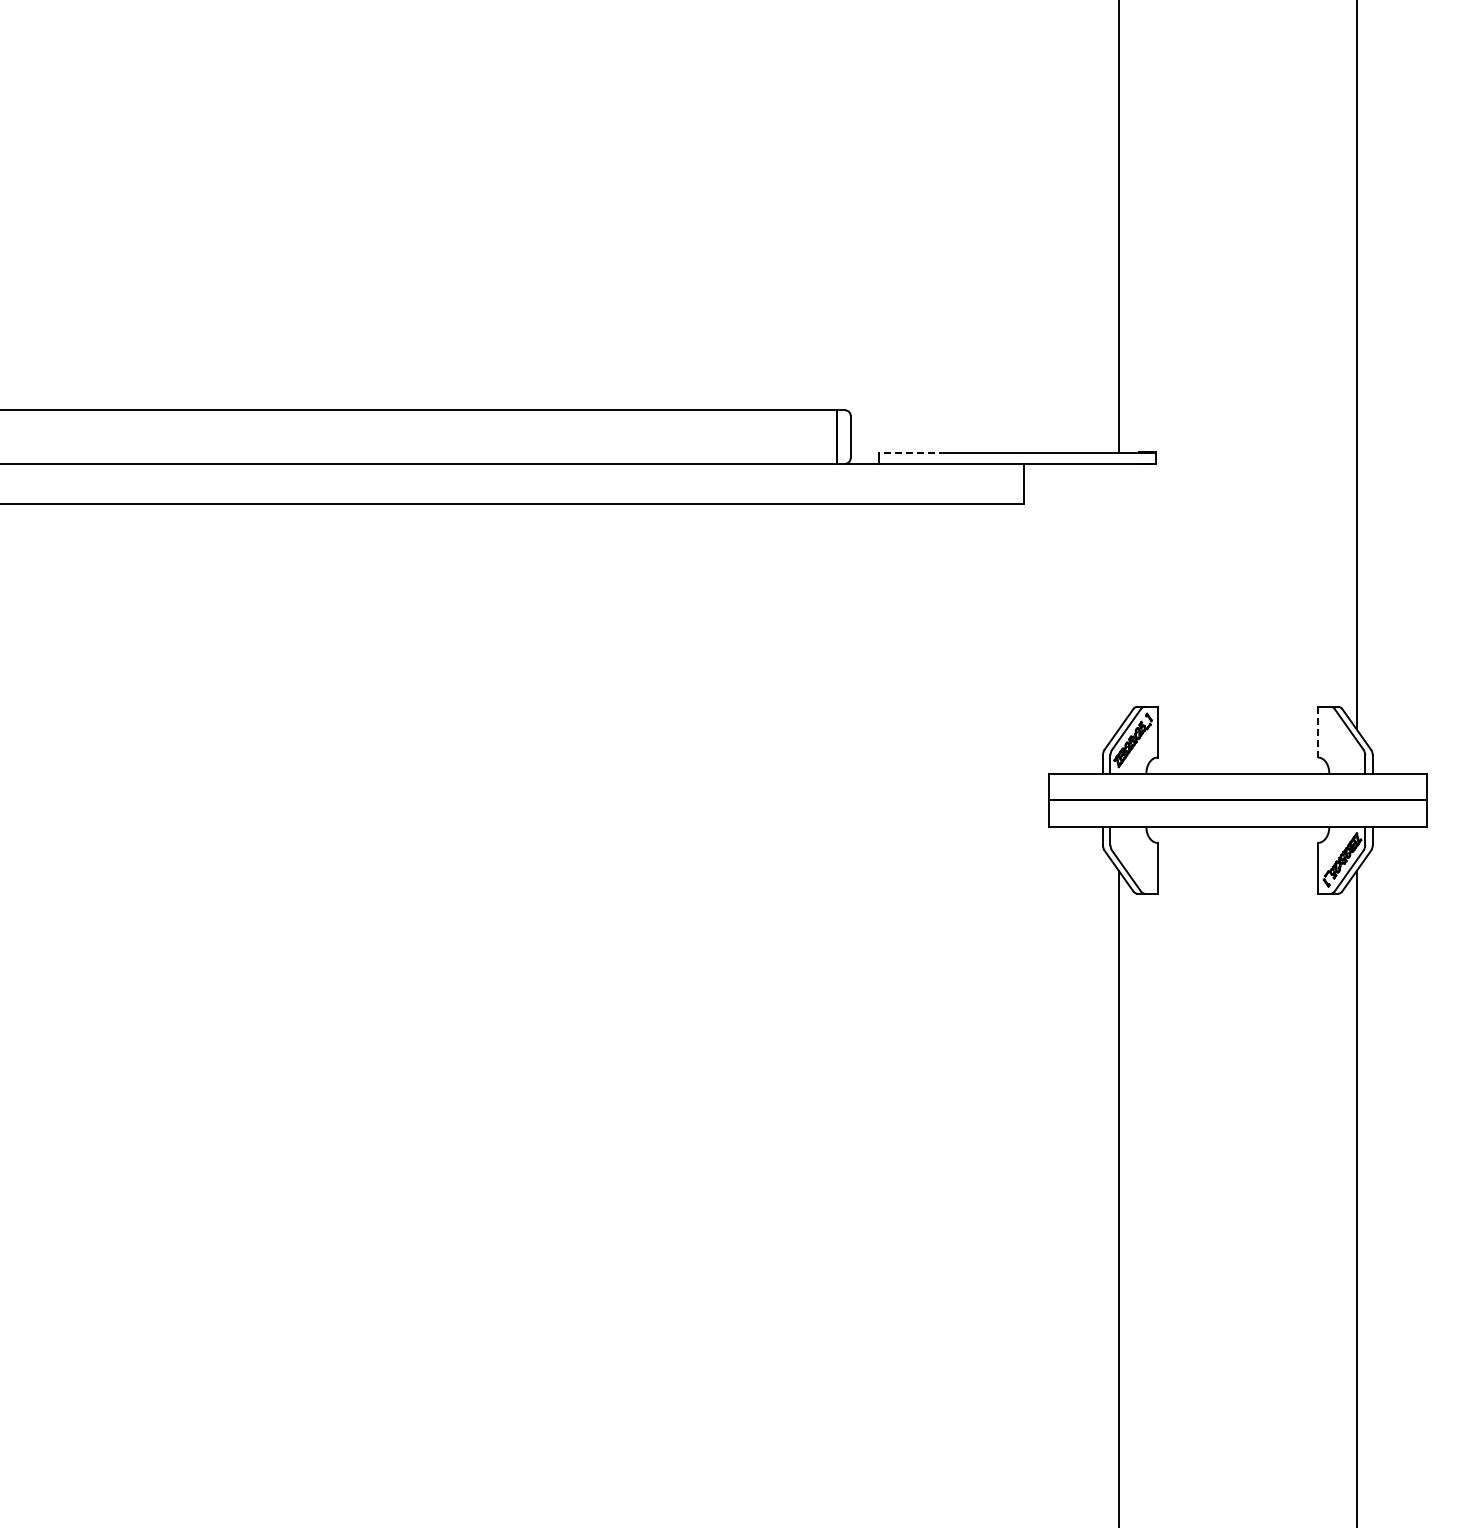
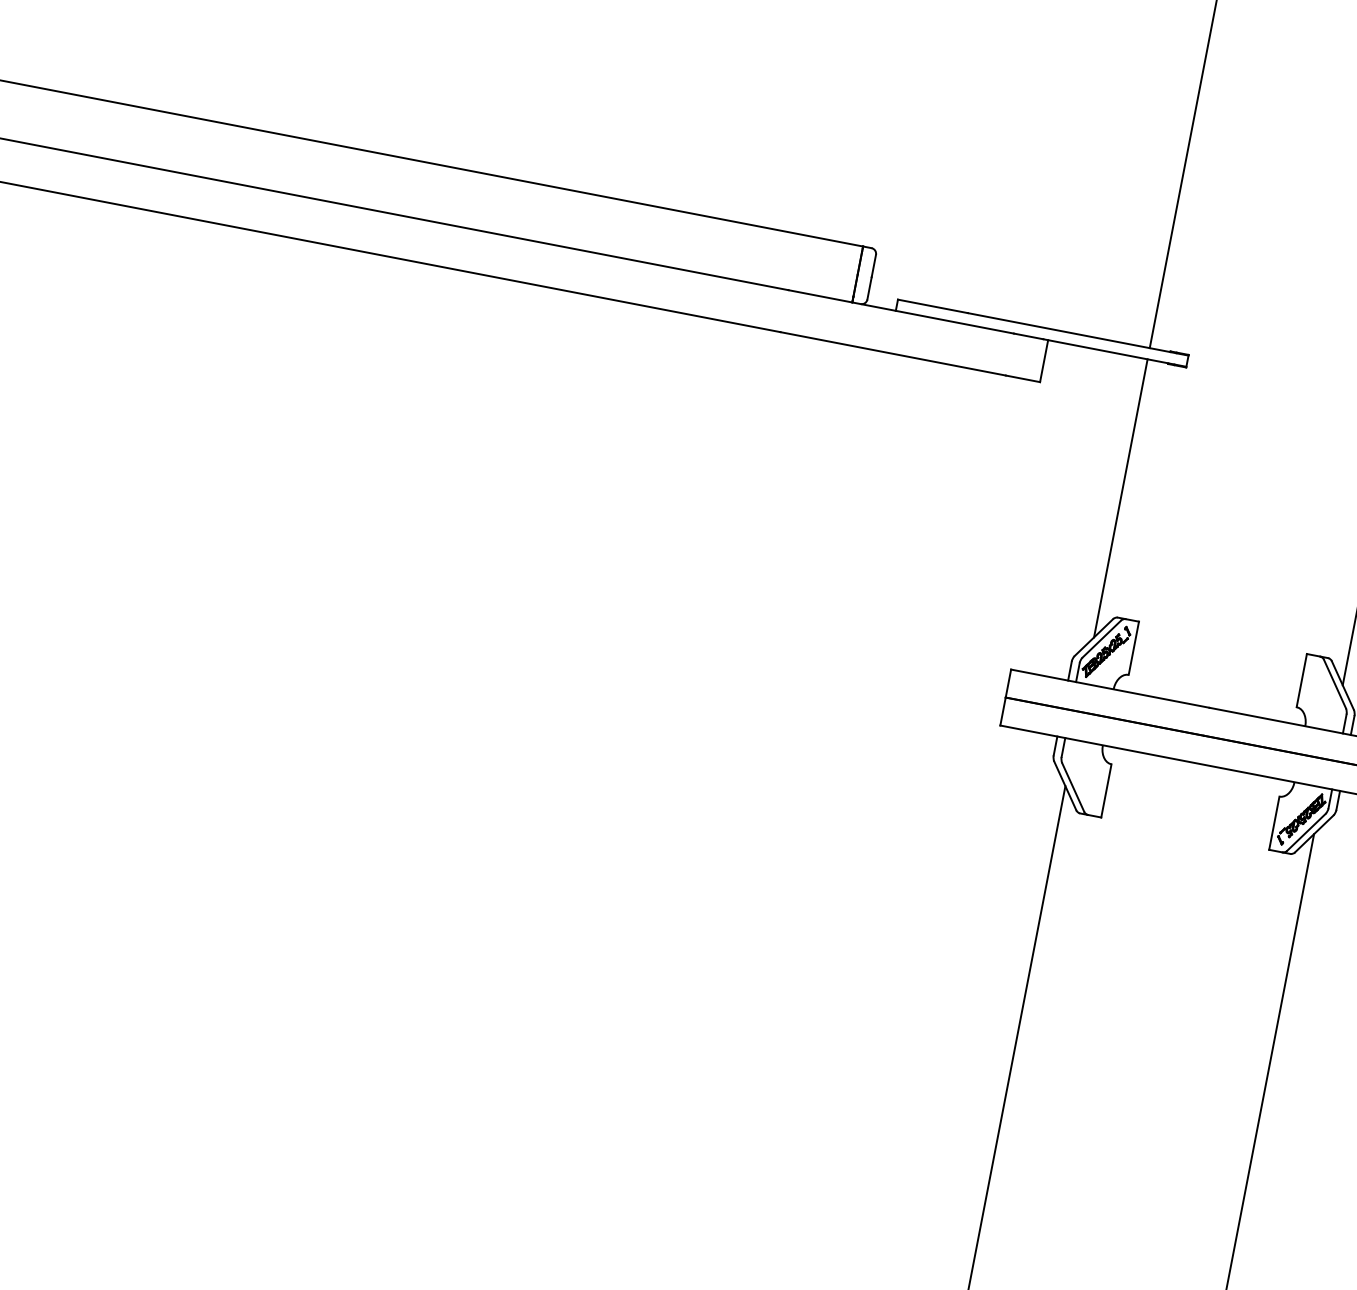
line: (911, 453) -> (932, 306), dashed -> solid
line: (1119, 596) -> (1121, 498), added
line: (1318, 731) -> (1302, 680), dashed -> solid

